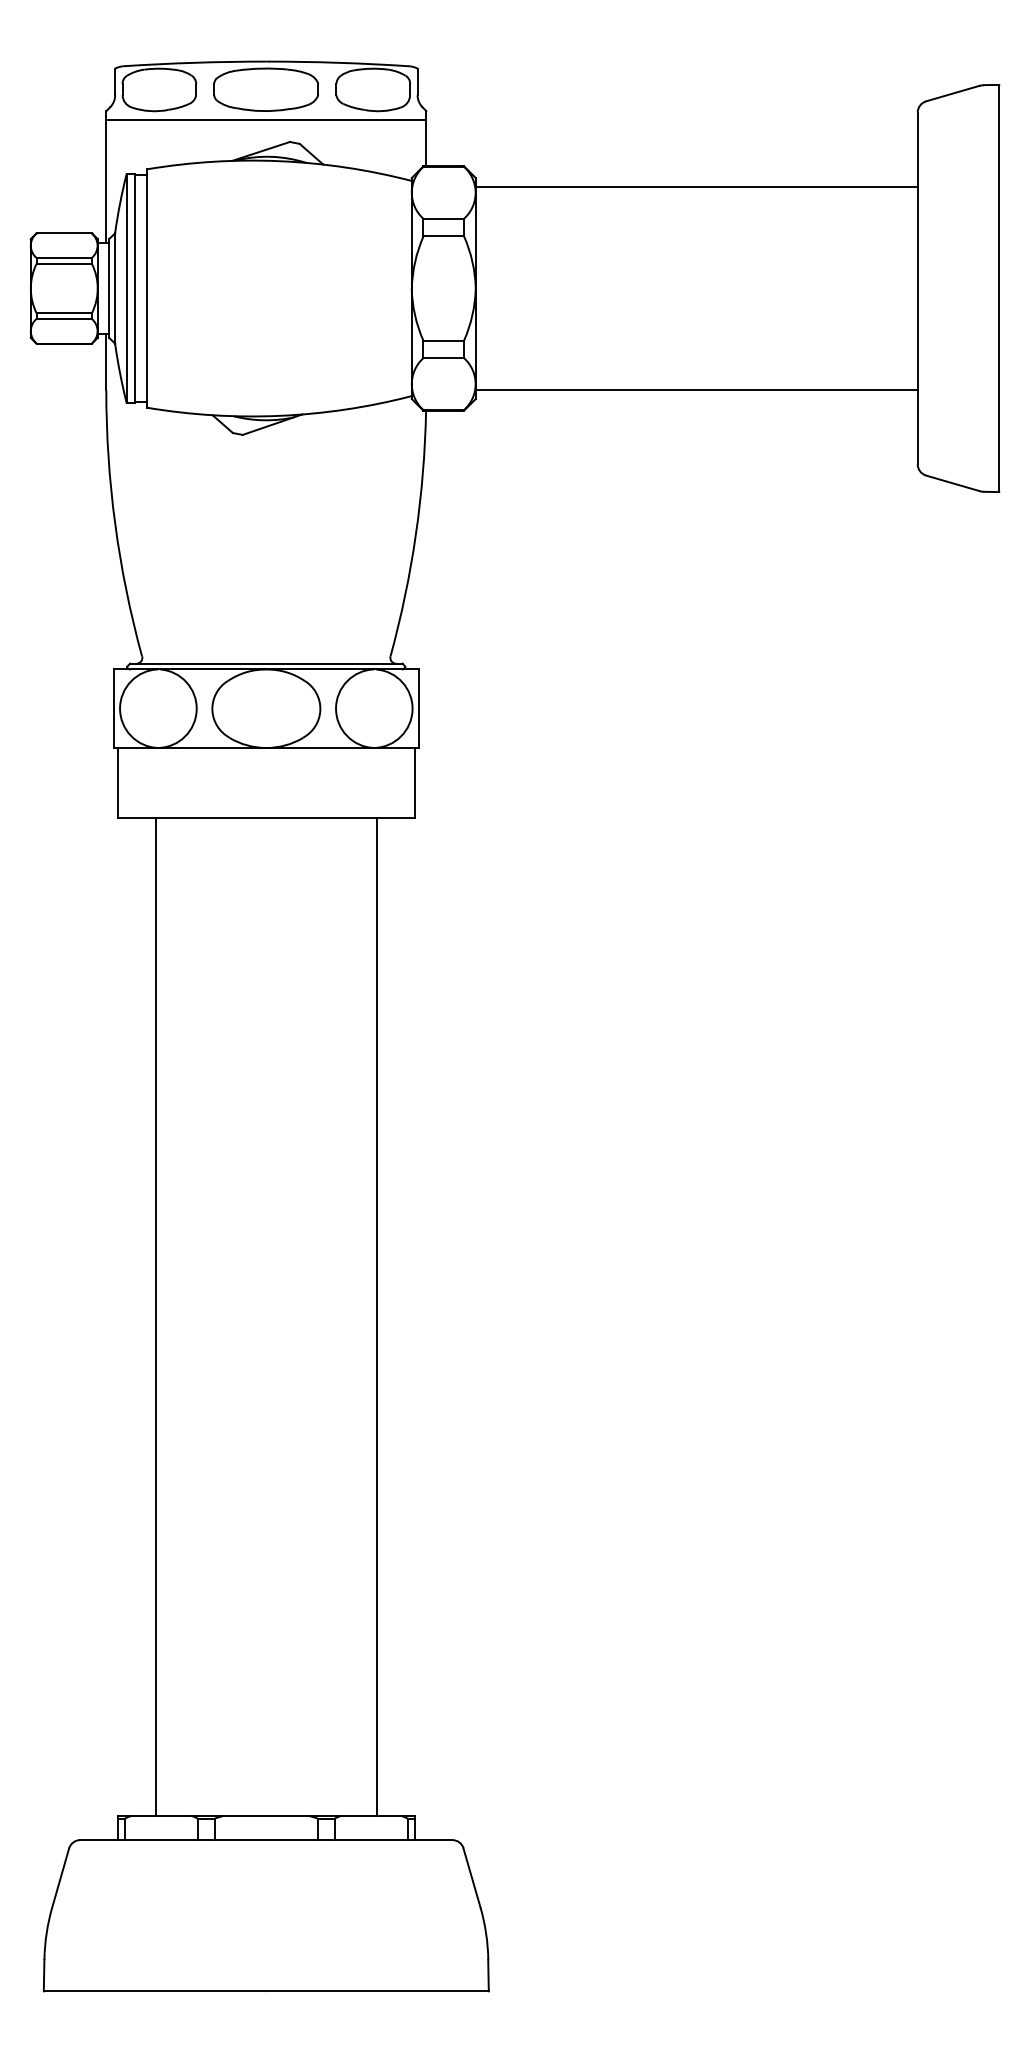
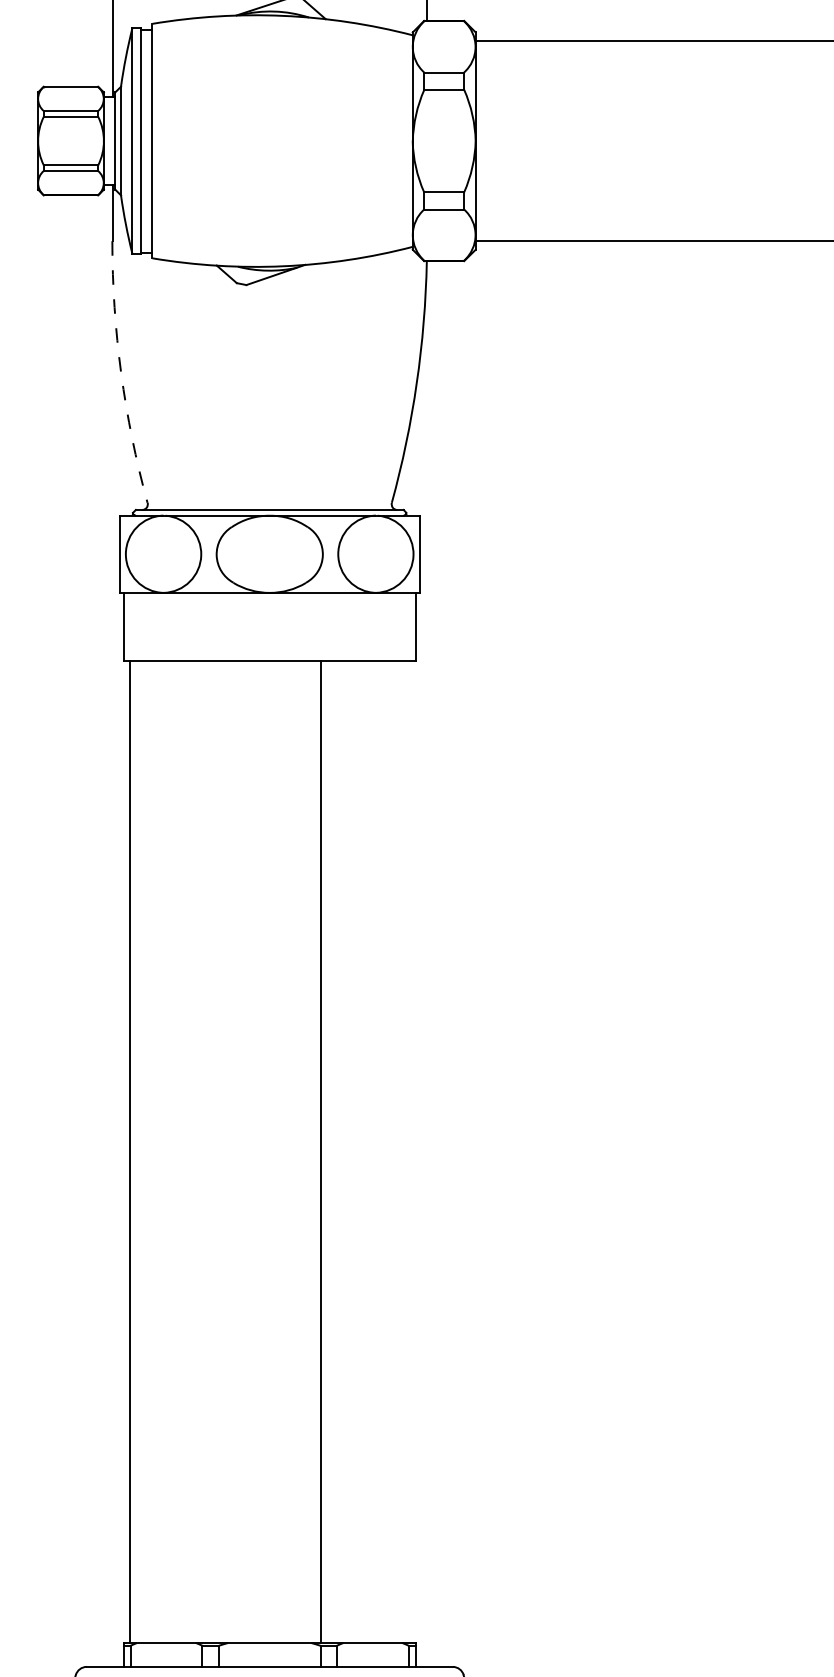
arc: (115, 524) -> (121, 373), solid -> dashed
line: (155, 1316) -> (129, 1151), moved
line: (376, 1316) -> (321, 1151), moved

